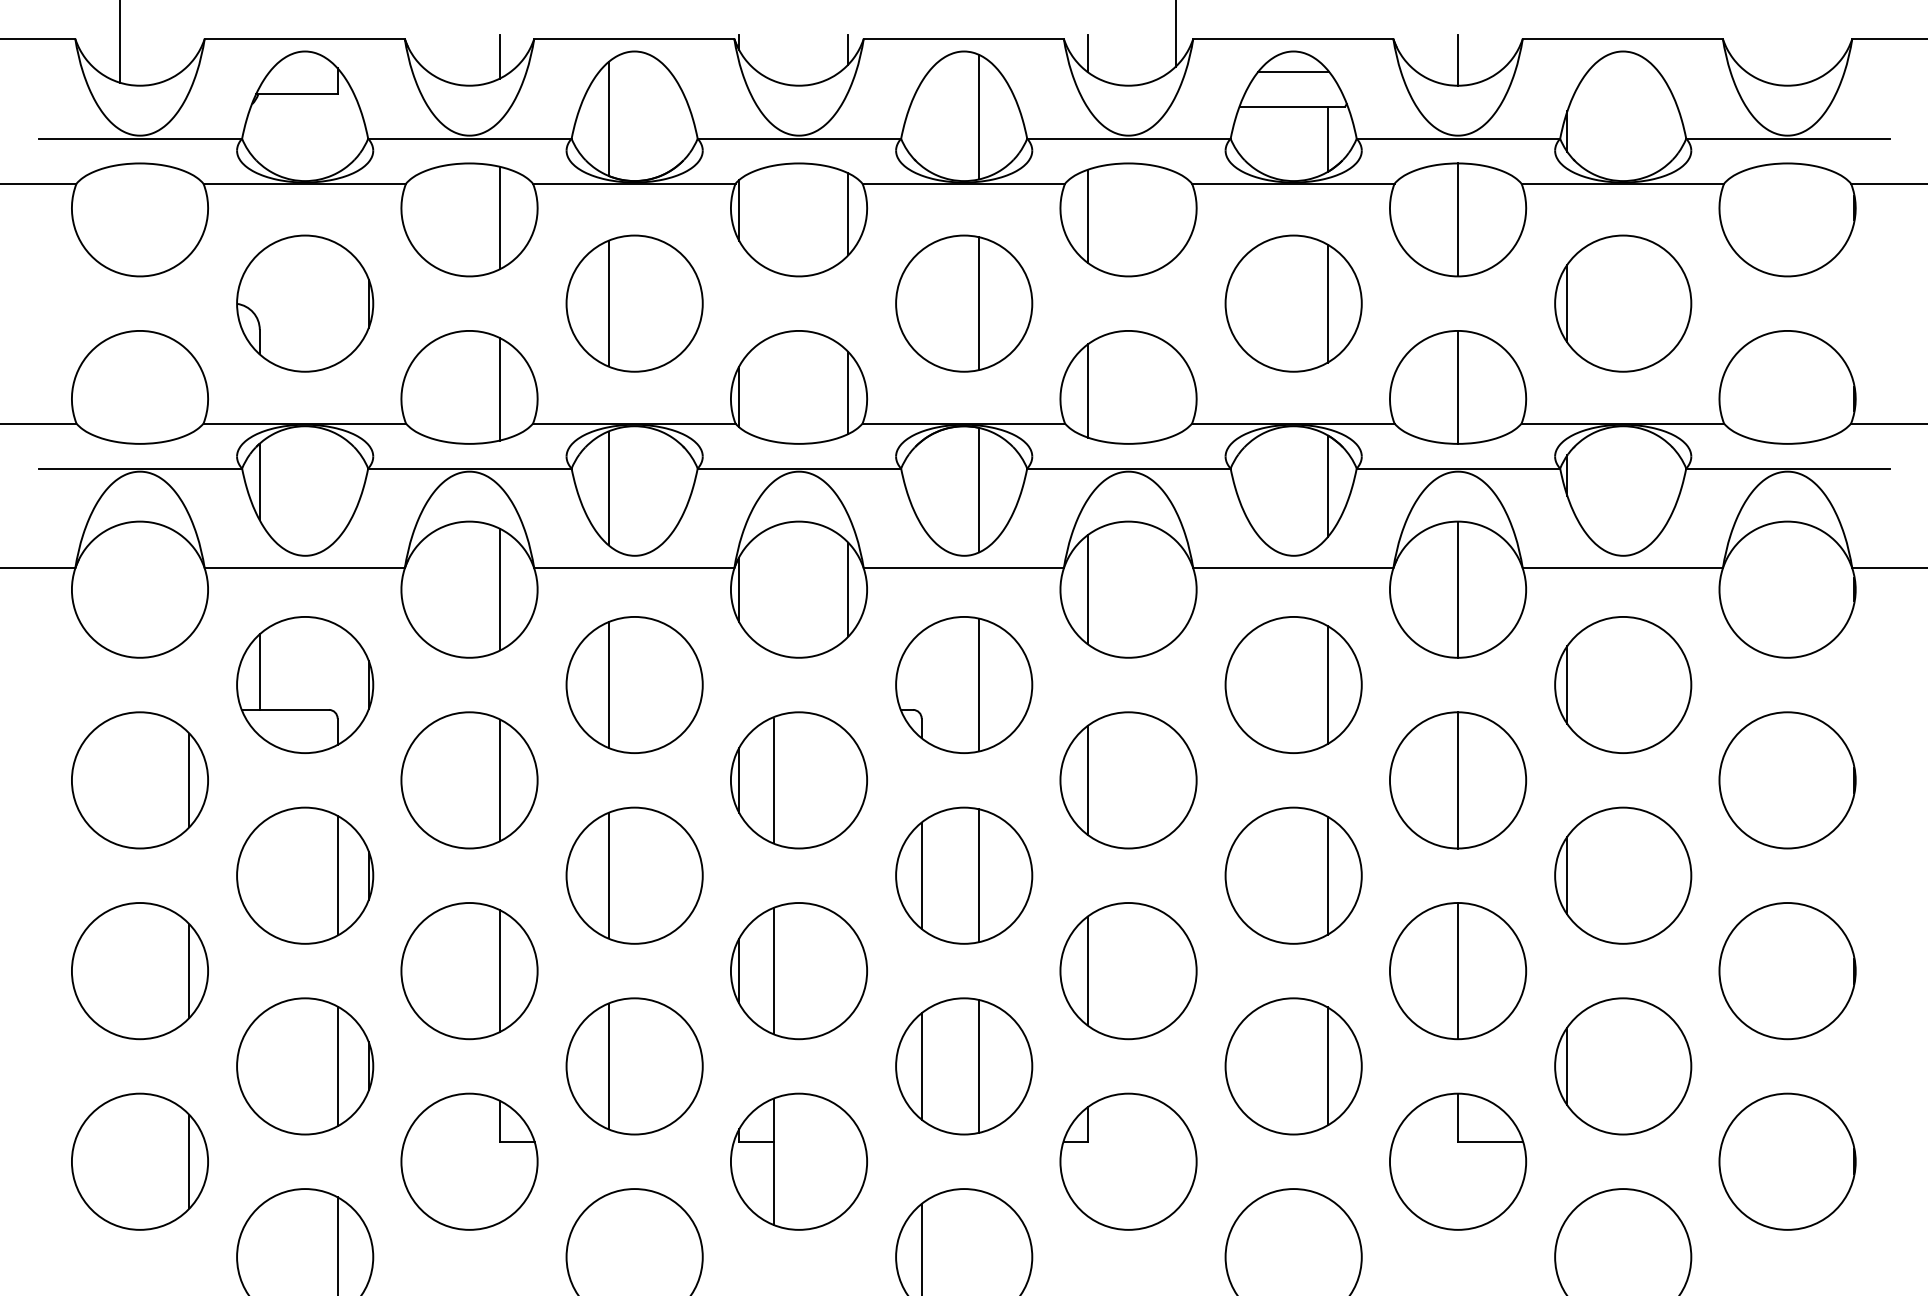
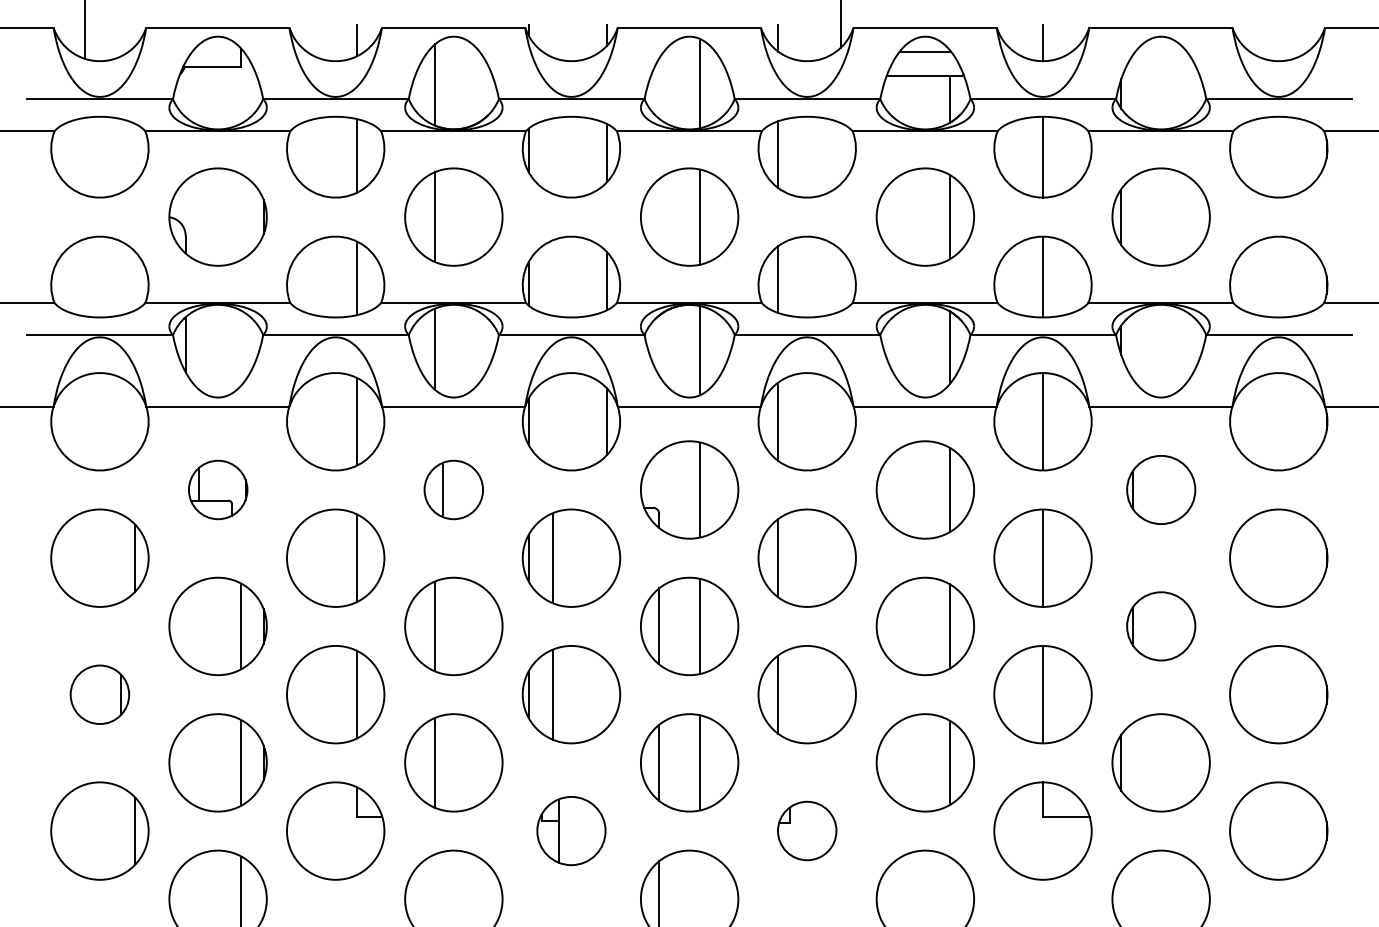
part: (305, 684) -> (218, 489), size x0.6
part: (634, 684) -> (453, 489), size x0.6
part: (1623, 684) -> (1161, 489), size x0.7
part: (1623, 875) -> (1161, 626), size x0.7
part: (139, 971) -> (99, 694), size x0.6
part: (798, 1161) -> (571, 830), size x0.7
part: (1128, 1161) -> (807, 830), size x0.6

